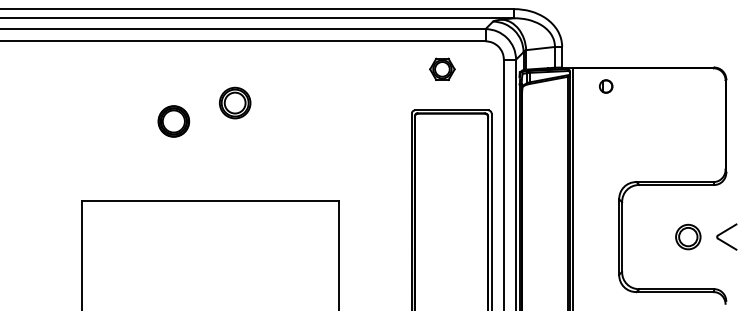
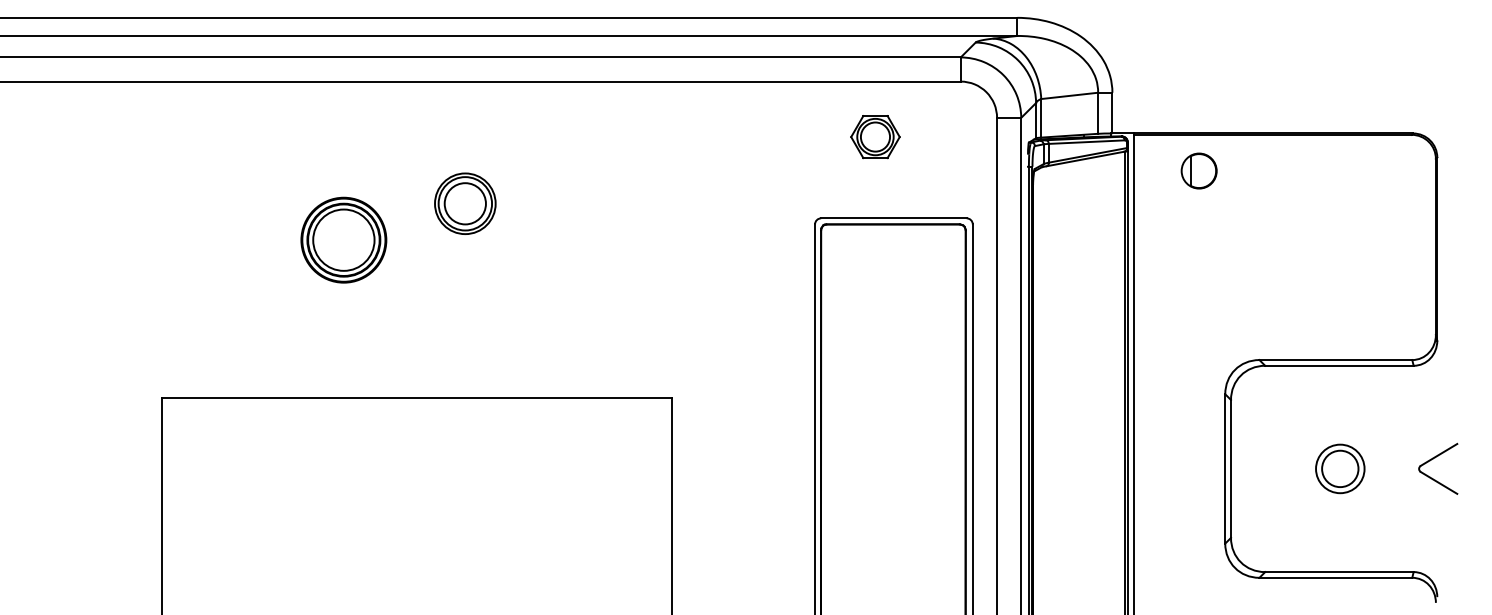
part: (606, 86) -> (1200, 170), size x1.4
part: (173, 121) -> (343, 240), size x1.4
part: (688, 236) -> (1340, 467), moved

